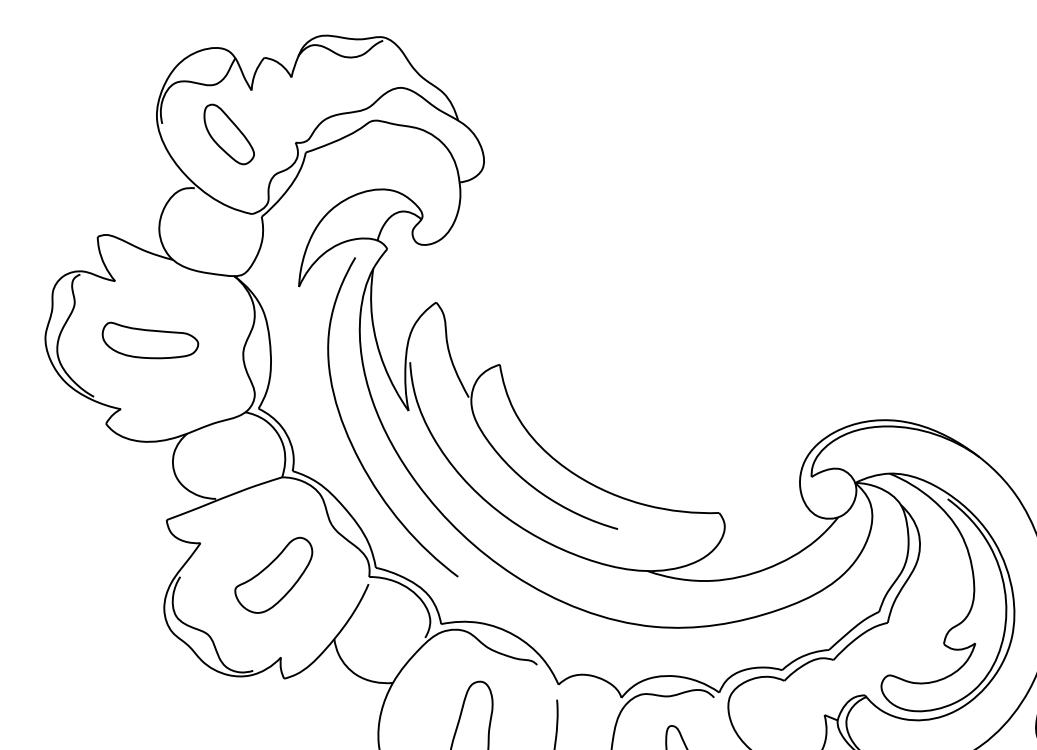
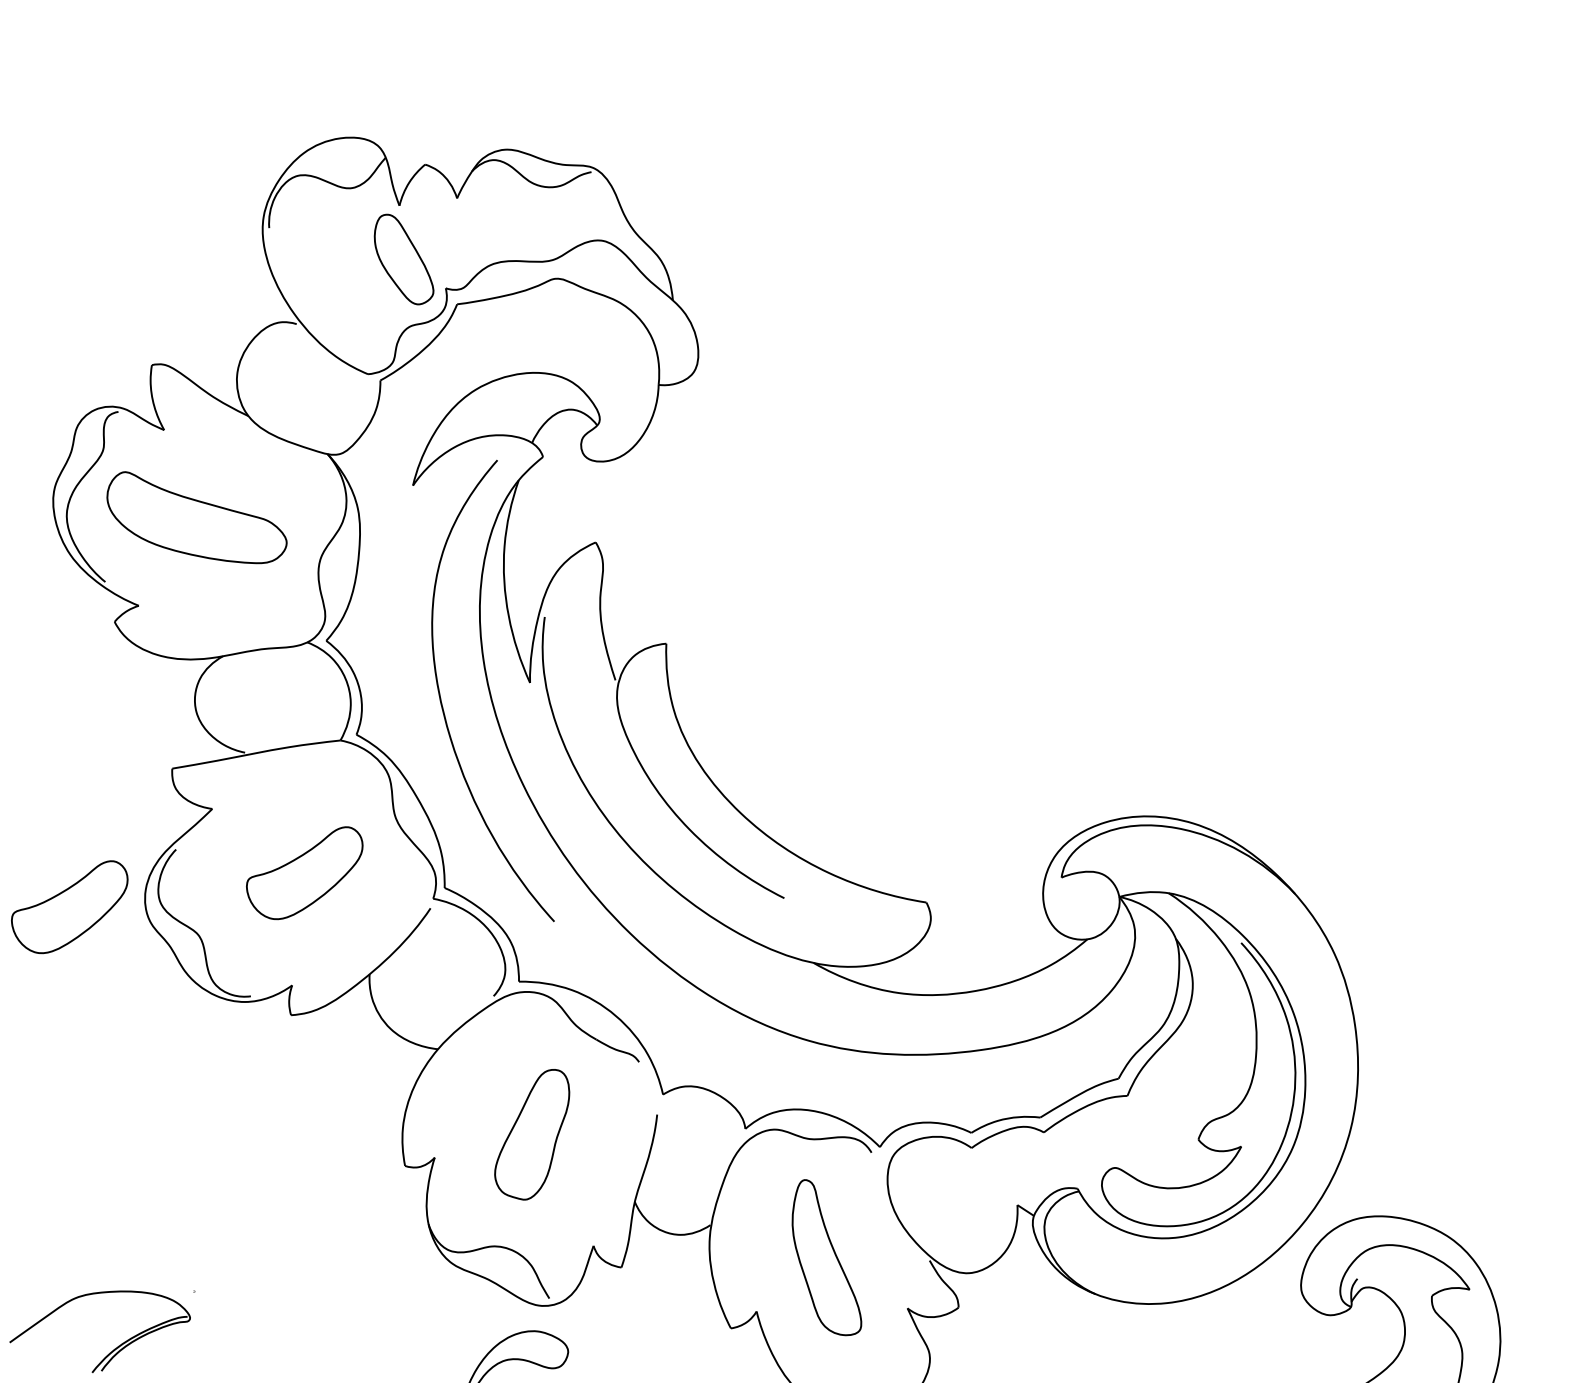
part: (228, 134) -> (403, 259), moved
part: (149, 338) -> (196, 517), size x1.4
part: (112, 632) -> (69, 907), added

